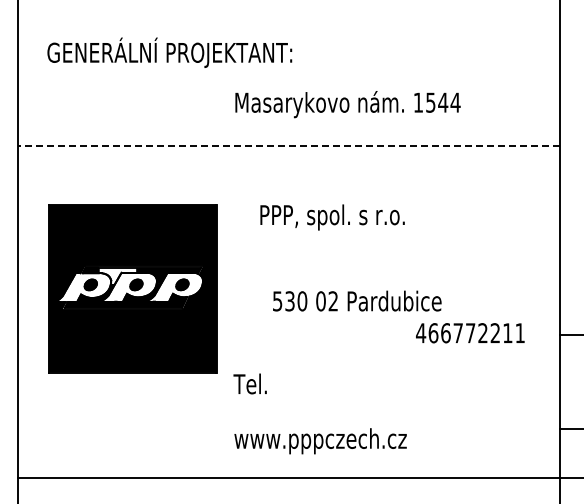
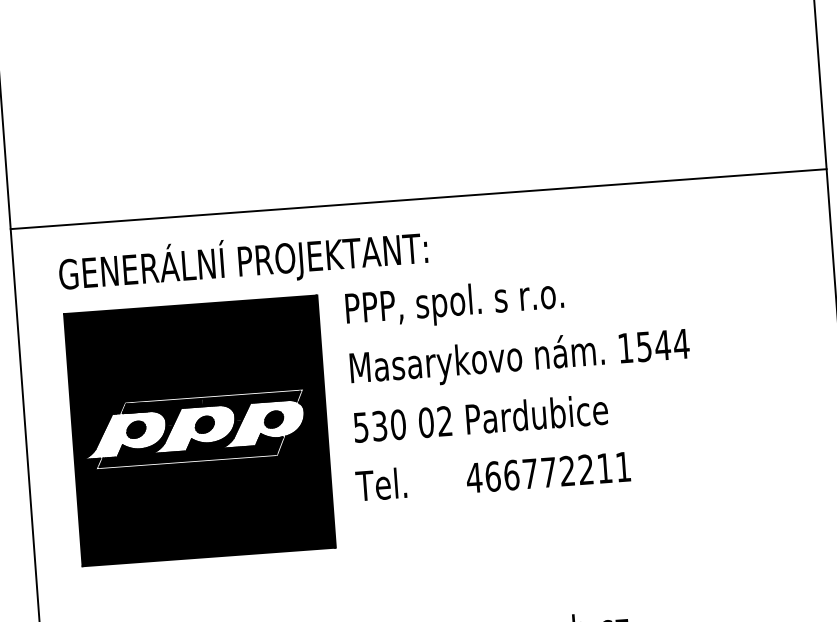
text: (169, 52) -> (242, 261), moved
text: (347, 104) -> (519, 358), moved
line: (288, 146) -> (418, 199), dashed -> solid
text: (332, 217) -> (454, 304), moved
fill: (117, 275) -> (175, 412), added
text: (357, 300) -> (481, 417), moved
text: (470, 333) -> (548, 472), moved
text: (249, 383) -> (380, 483), moved

